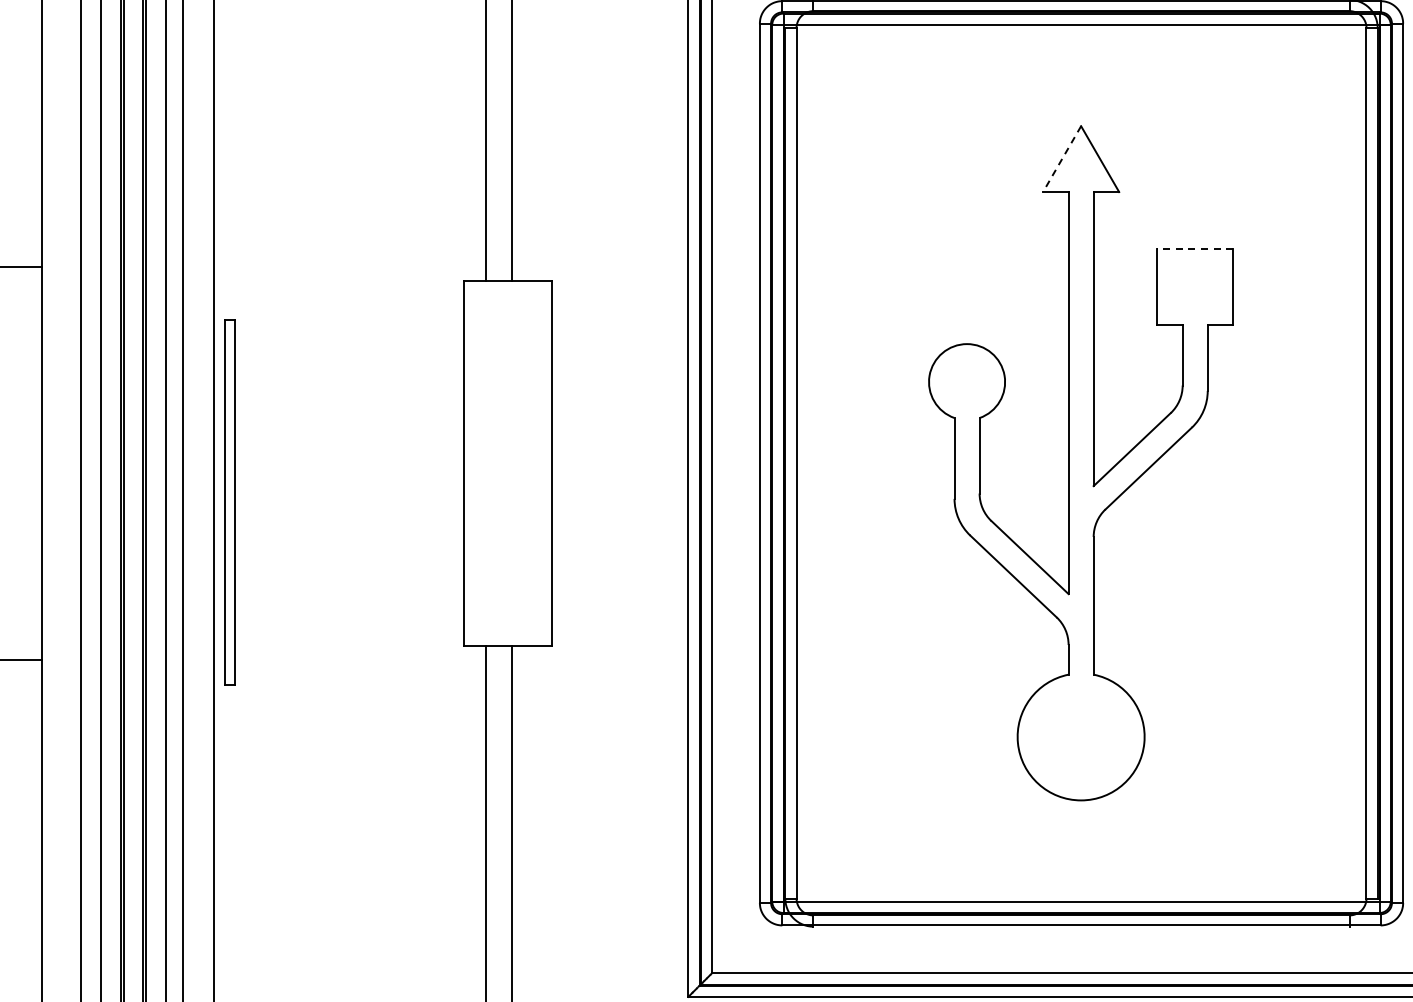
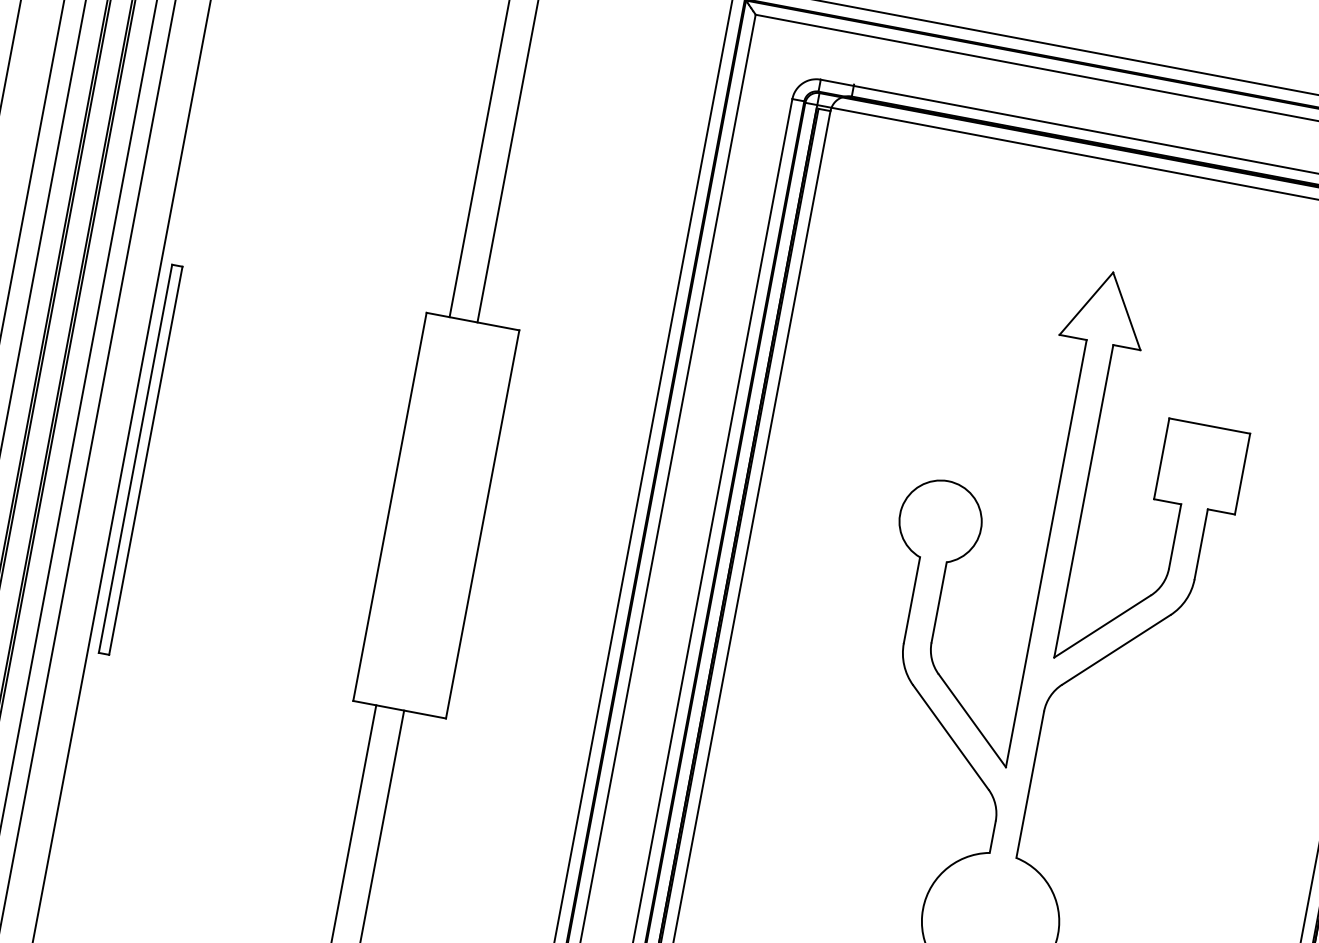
line: (1061, 159) -> (1085, 304), dashed -> solid
line: (1194, 249) -> (1208, 426), dashed -> solid
part: (229, 502) -> (140, 460), moved

